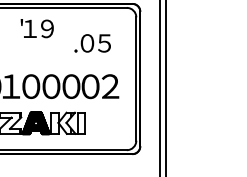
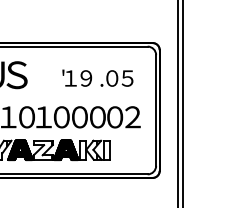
text: (36, 27) -> (76, 77), moved

